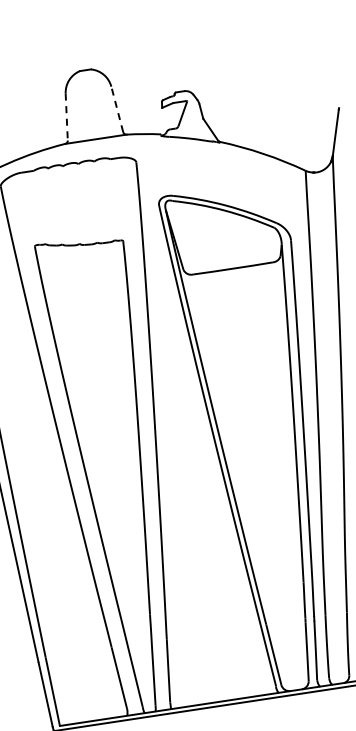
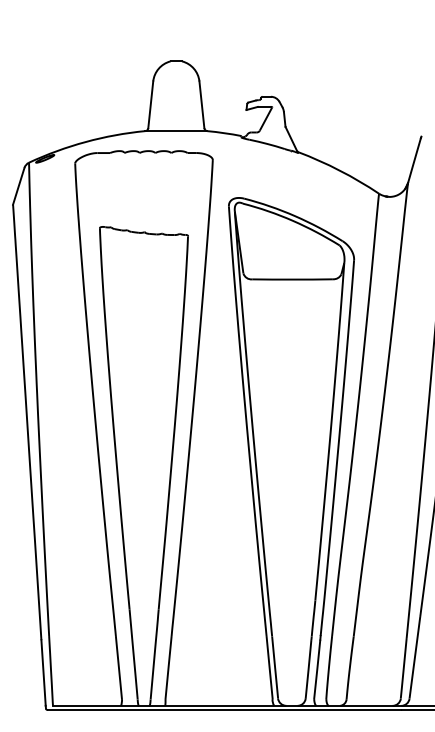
line: (116, 109) -> (201, 104), dashed -> solid
line: (66, 117) -> (150, 105), dashed -> solid

